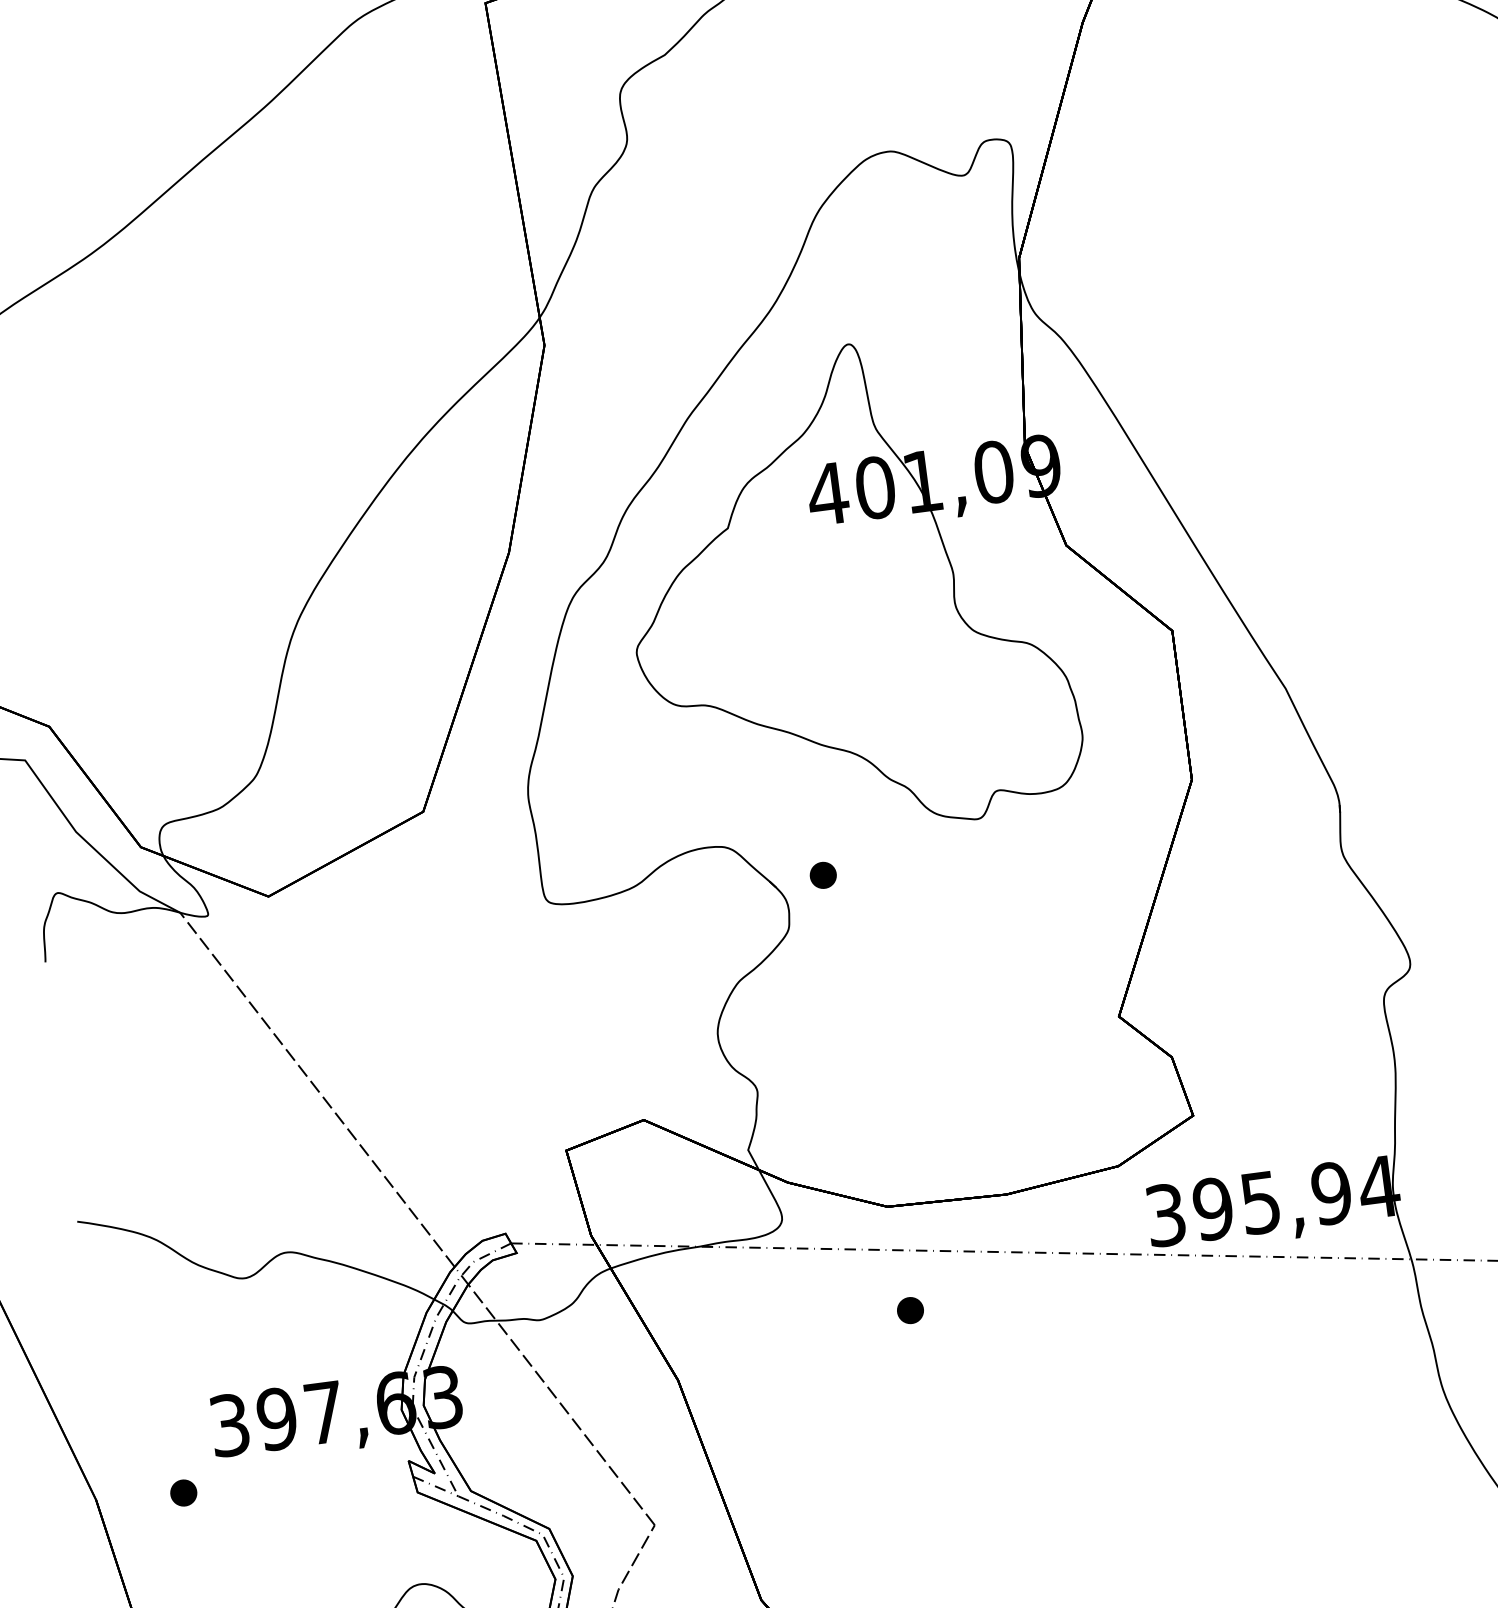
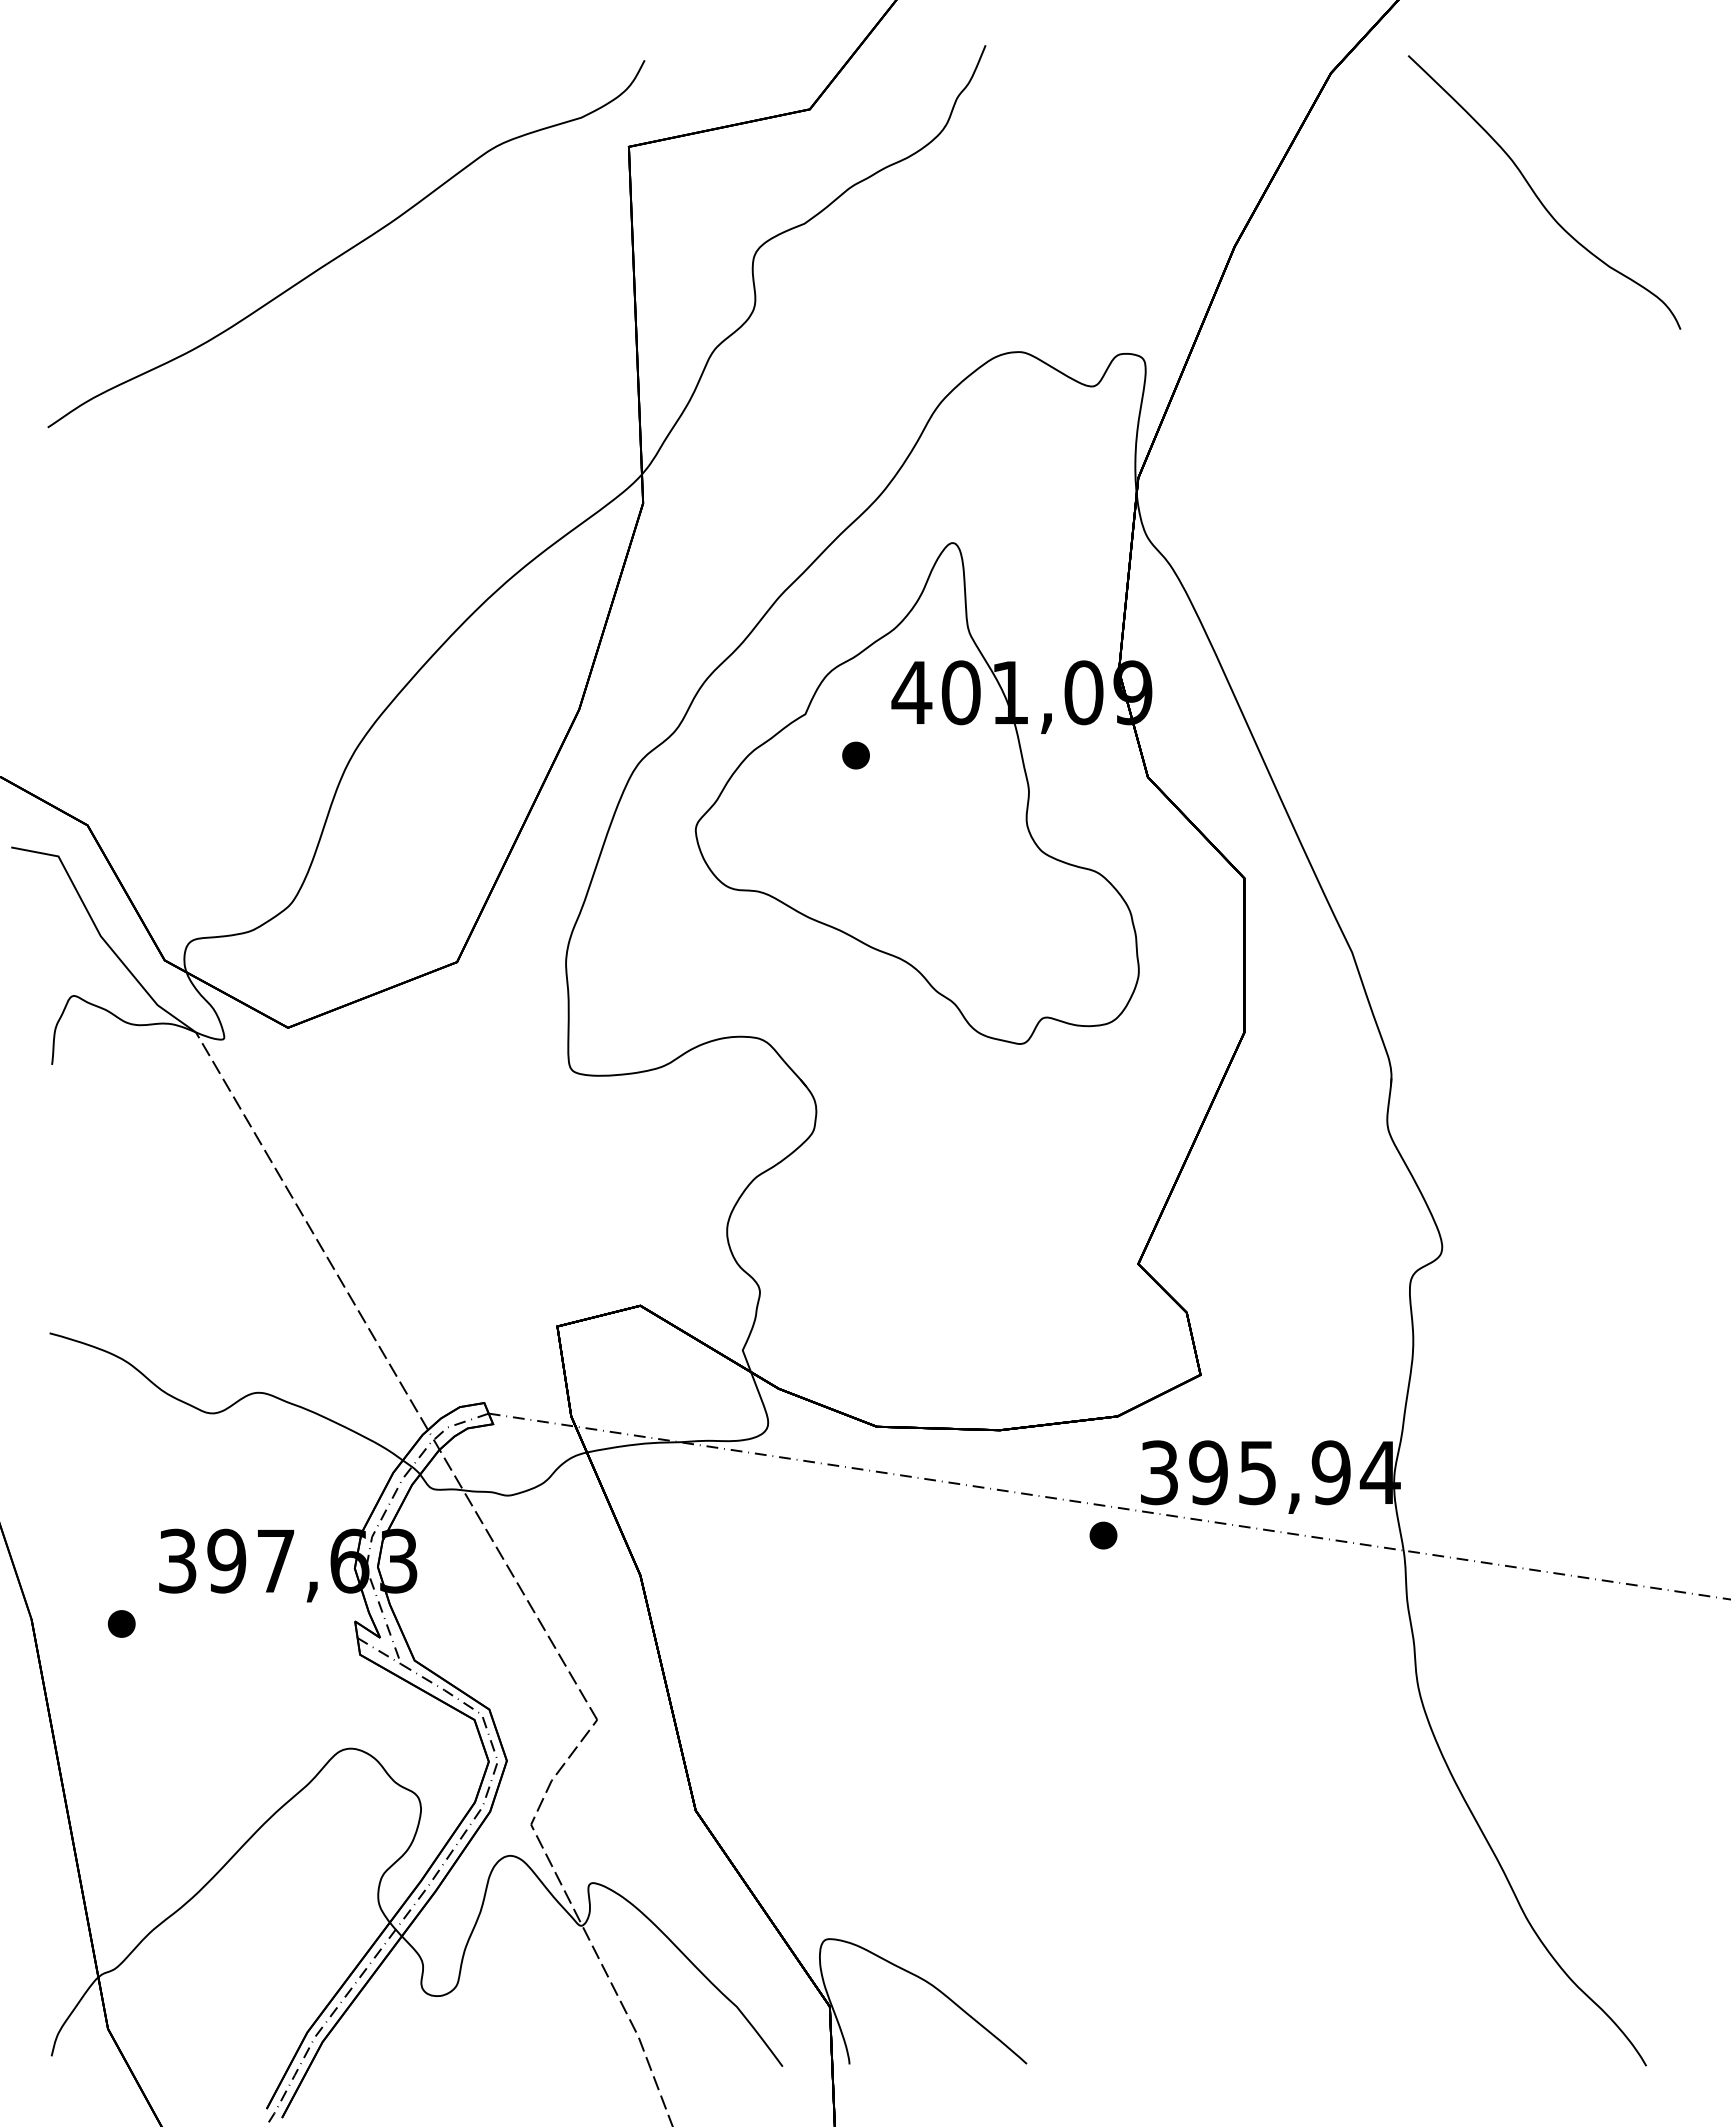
part: (822, 875) -> (855, 755), moved
part: (910, 1310) -> (1103, 1535), moved

